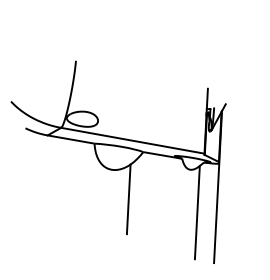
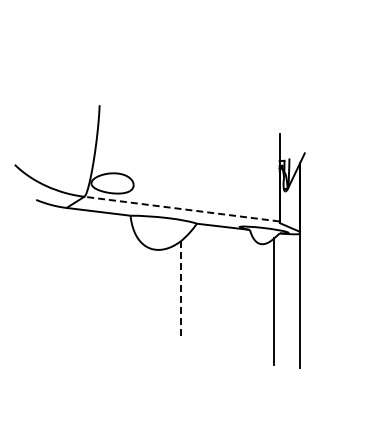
line: (132, 141) -> (181, 209), solid -> dashed
line: (128, 200) -> (180, 289), solid -> dashed

